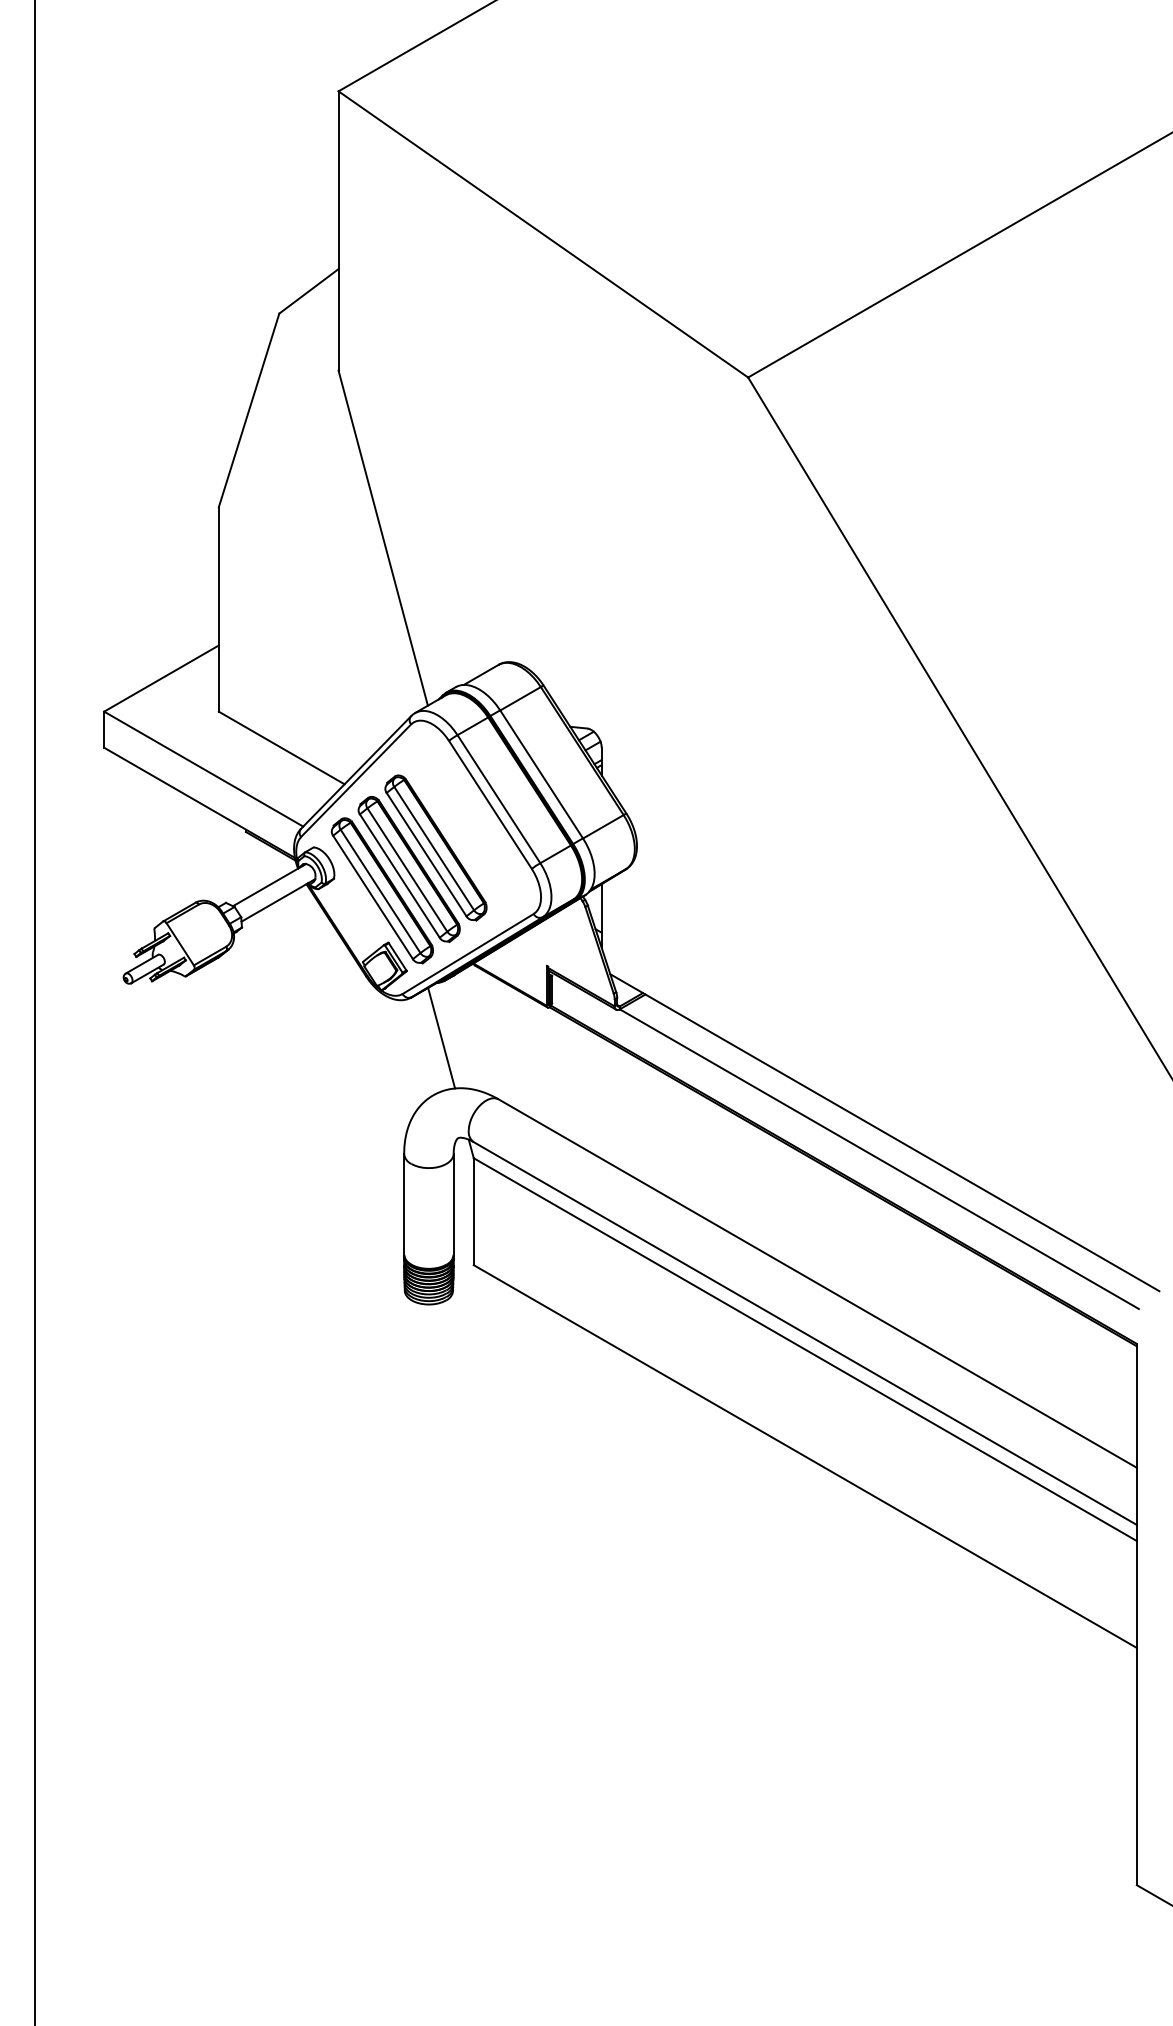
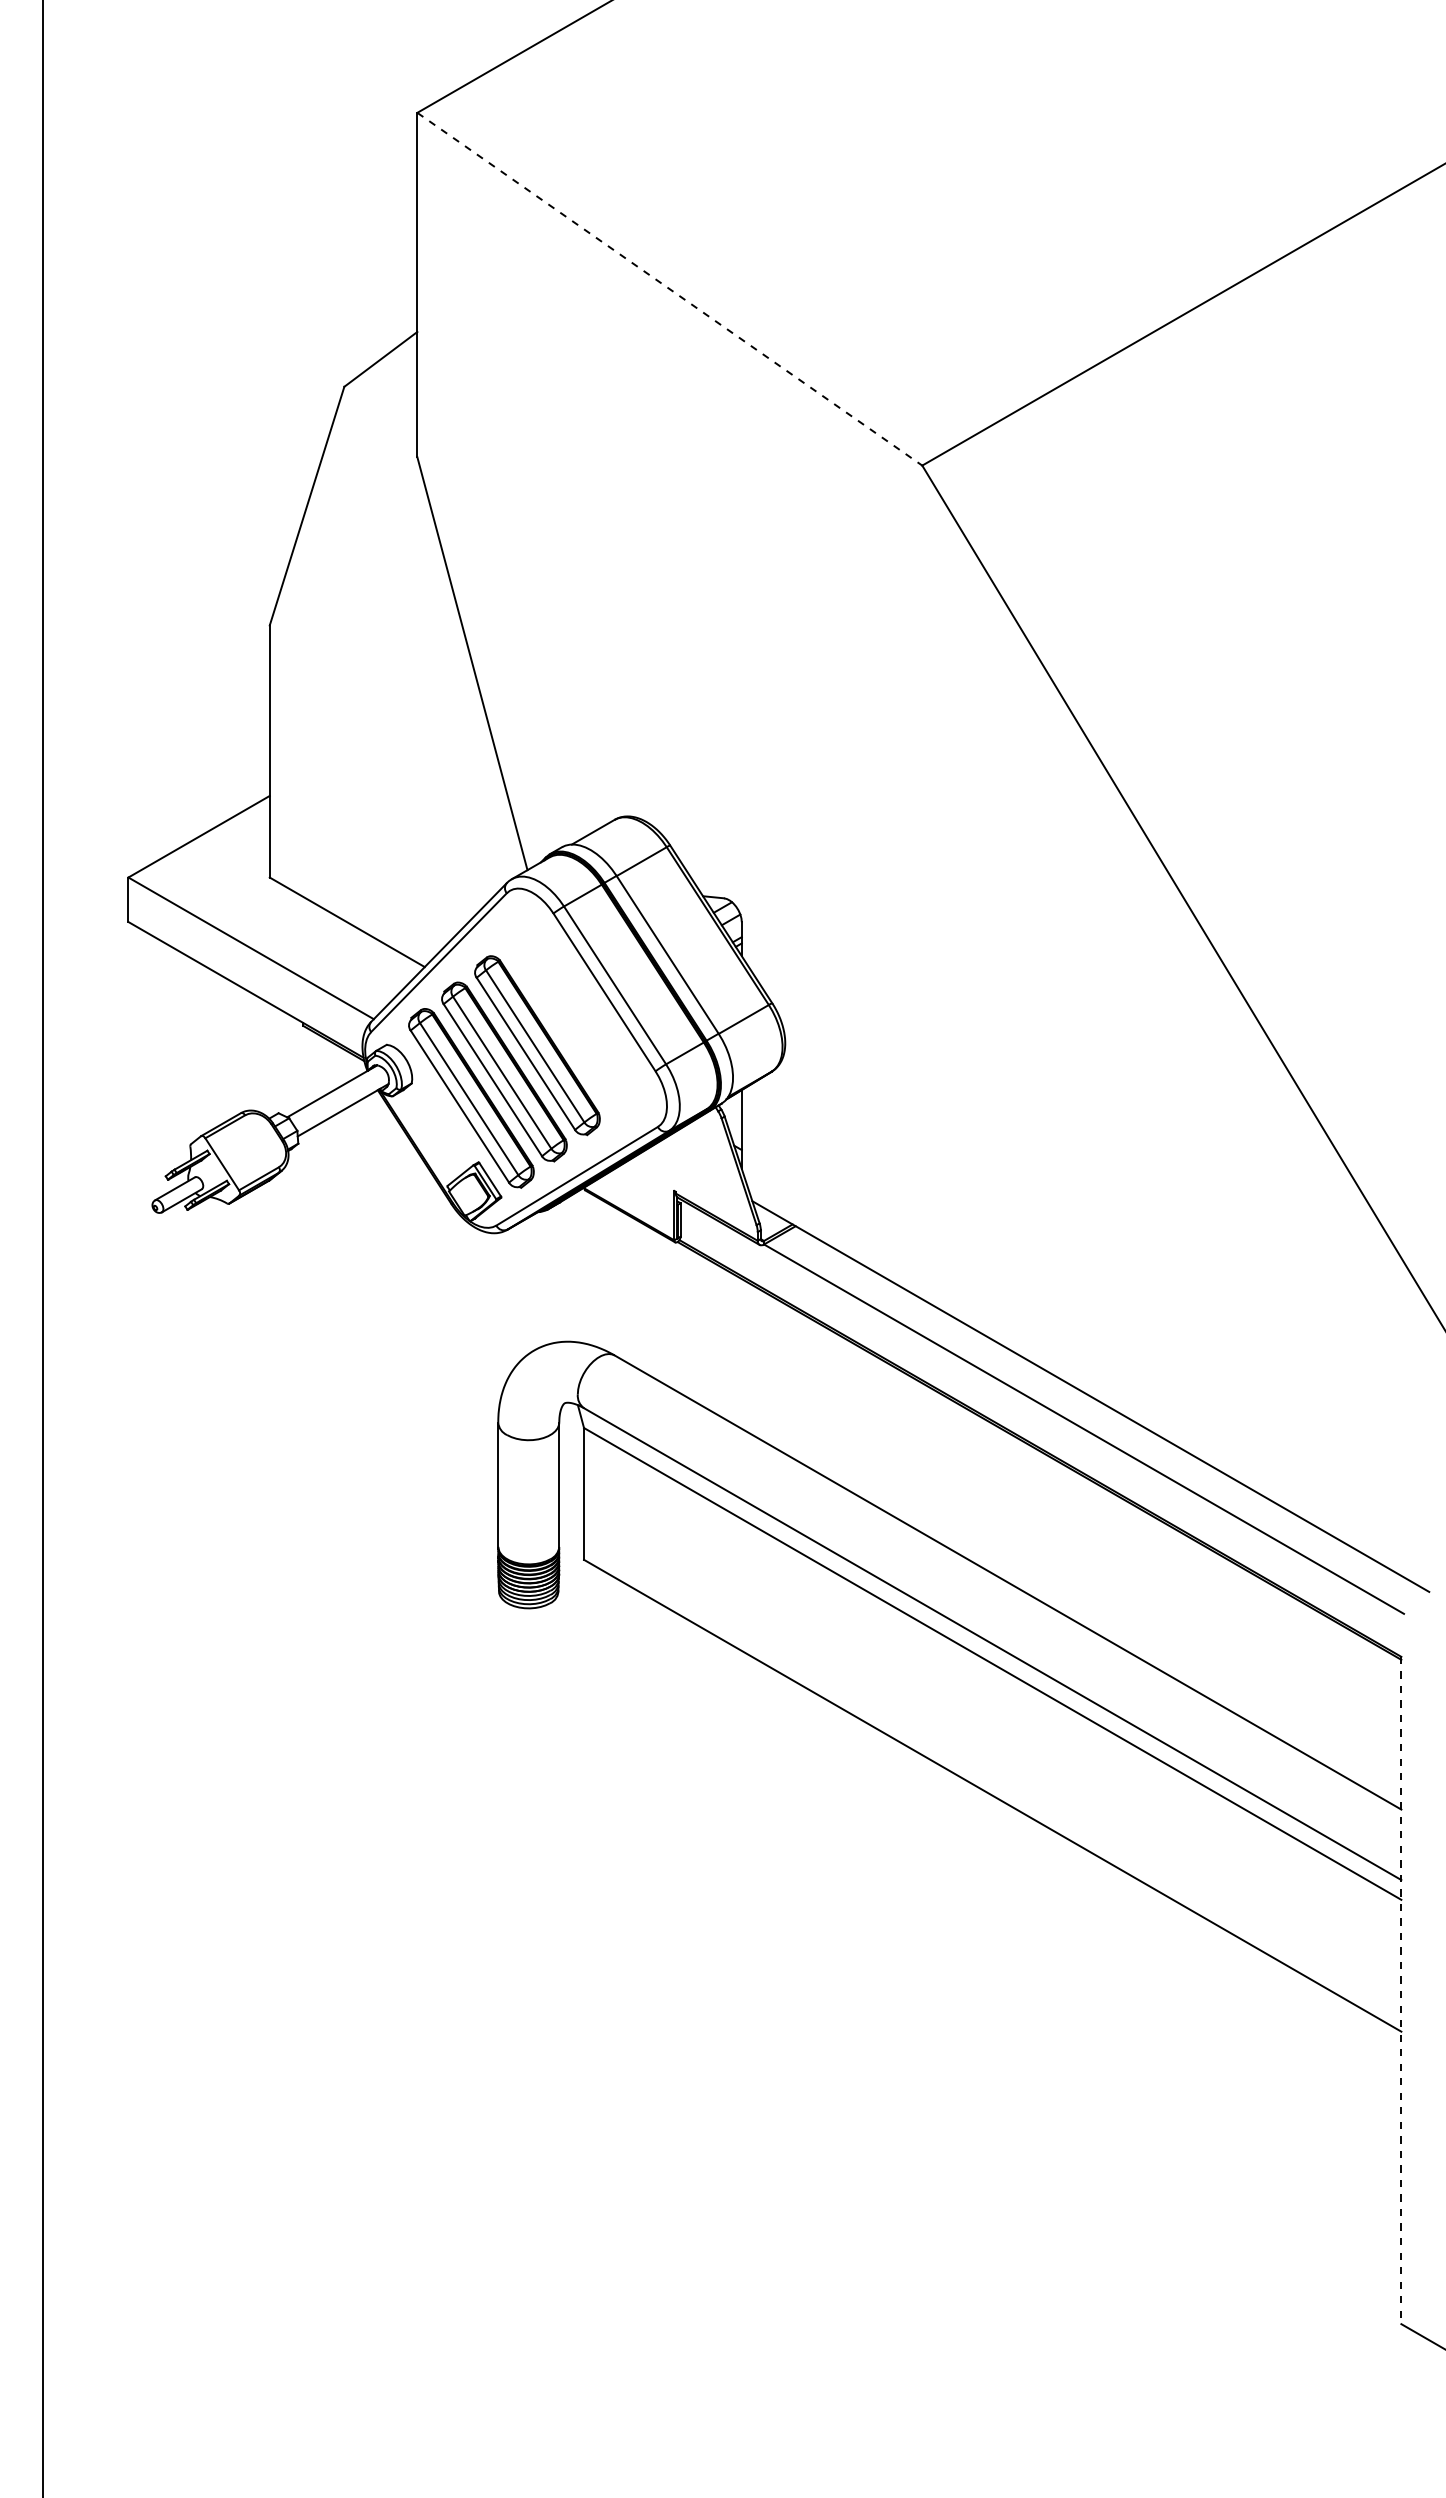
line: (543, 234) -> (669, 289), solid -> dashed
line: (441, 1037) -> (544, 1279), removed
line: (1136, 1614) -> (1401, 1990), solid -> dashed

